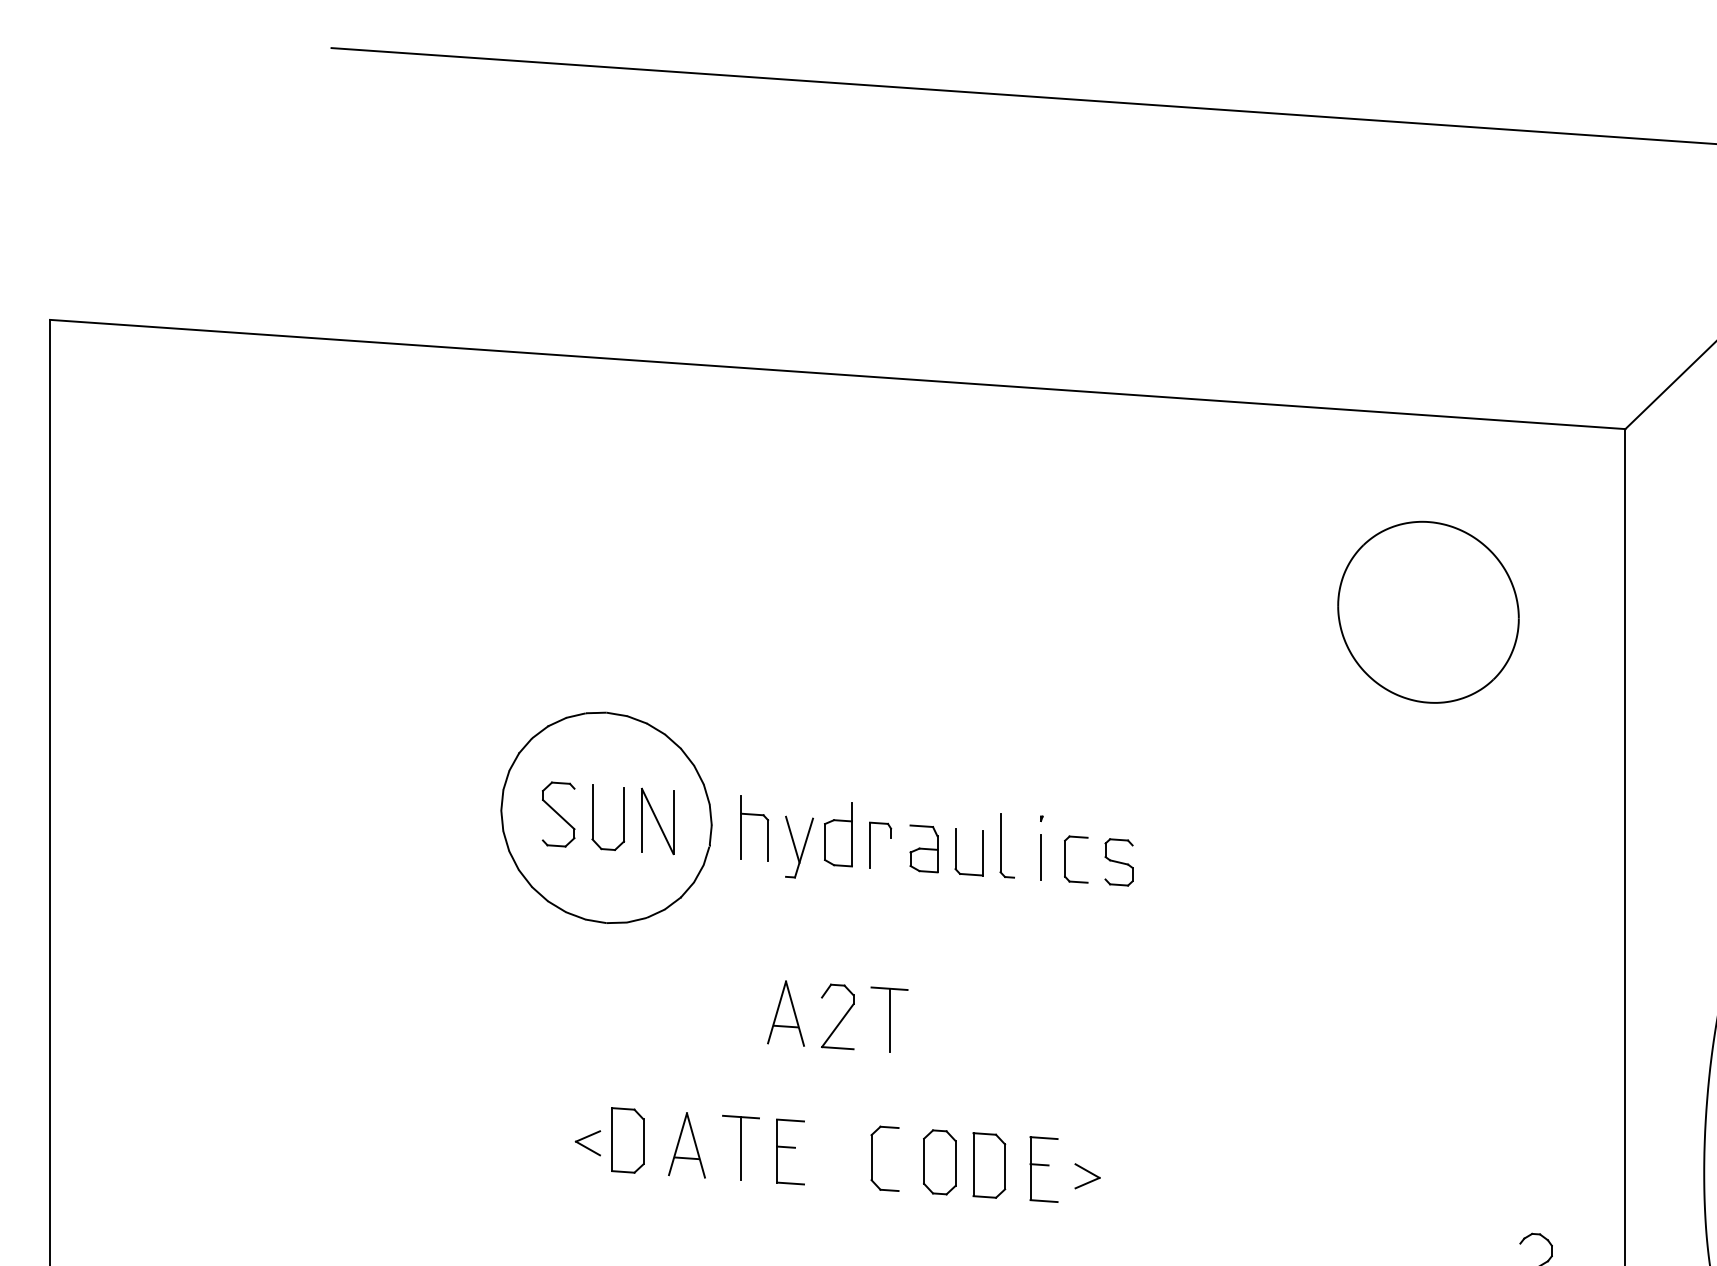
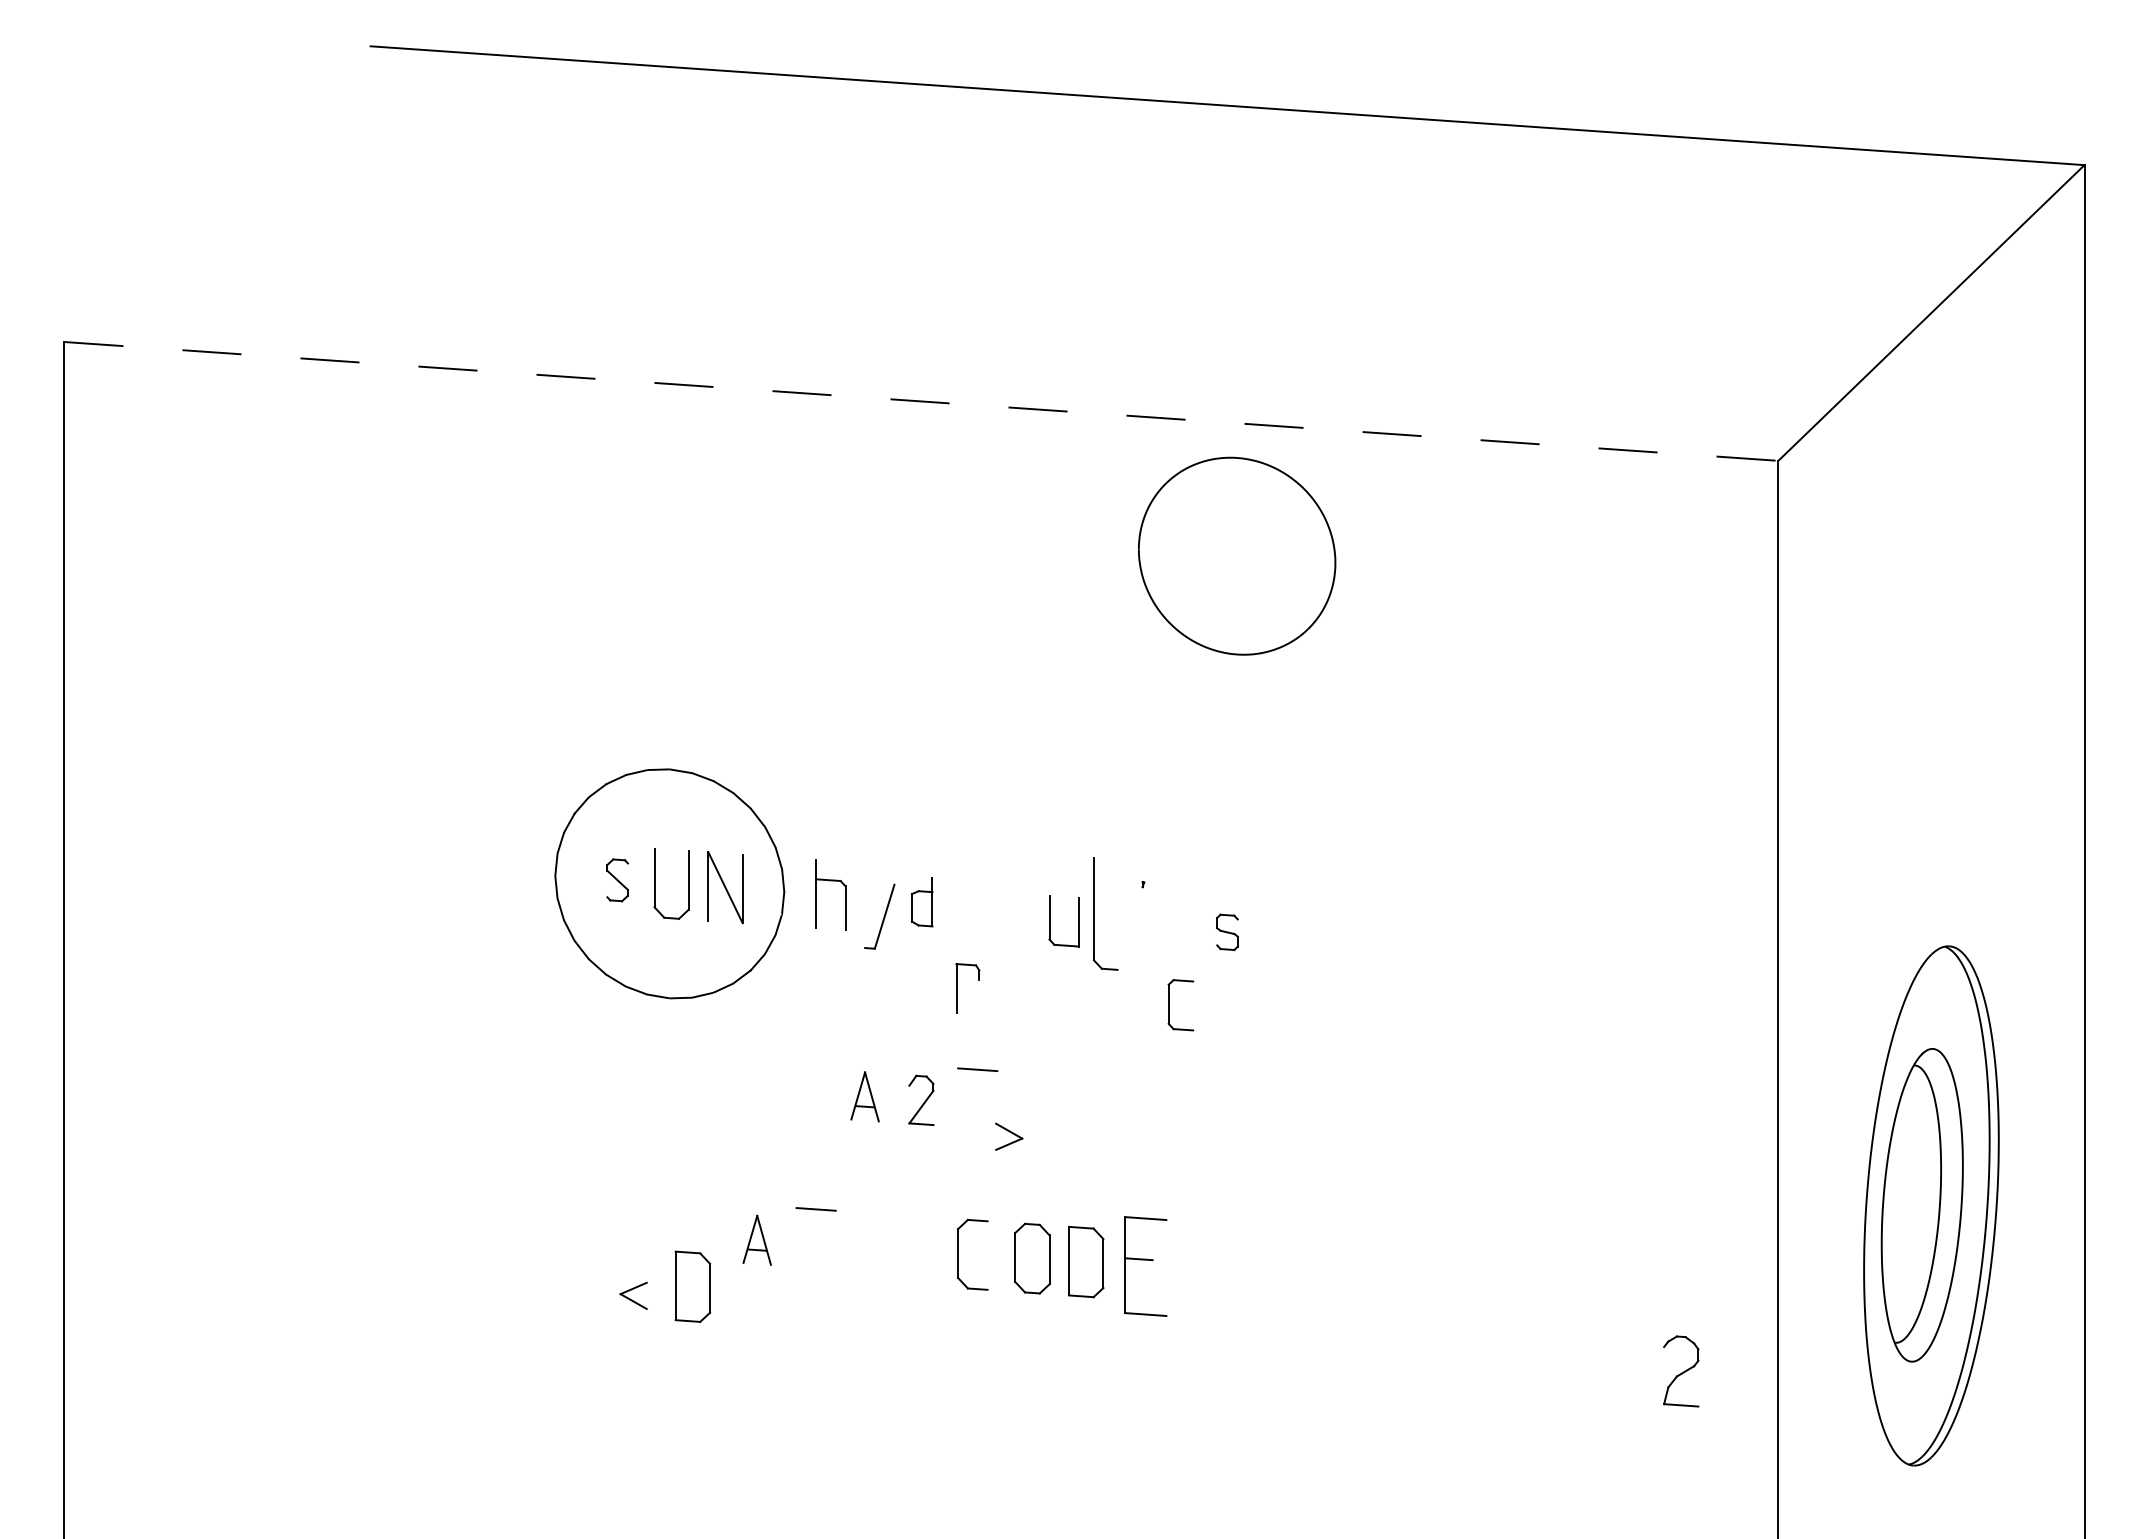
line: (837, 374) -> (921, 401), solid -> dashed
part: (1428, 611) -> (1237, 555), moved
part: (558, 814) -> (617, 880), size x0.6
part: (837, 835) -> (921, 902), size x0.7
line: (792, 839) -> (872, 907), removed
part: (870, 845) -> (957, 988), moved
part: (1006, 845) -> (1105, 913), size x1.6
part: (923, 848) -> (1014, 917), removed
line: (1040, 856) -> (1142, 925), removed
part: (1065, 859) -> (1169, 1005), moved
part: (1119, 862) -> (1227, 932), size x0.7
part: (785, 1013) -> (864, 1096), size x0.7
part: (837, 1016) -> (921, 1100), size x0.7
line: (889, 1019) -> (977, 1103), removed
part: (627, 1140) -> (692, 1286), moved
part: (587, 1142) -> (633, 1295), moved
part: (686, 1145) -> (756, 1240), size x0.7
line: (741, 1148) -> (816, 1243), removed
part: (790, 1152) -> (869, 1247), removed
part: (1043, 1169) -> (1145, 1266), size x1.4
part: (1087, 1176) -> (1009, 1136), moved

